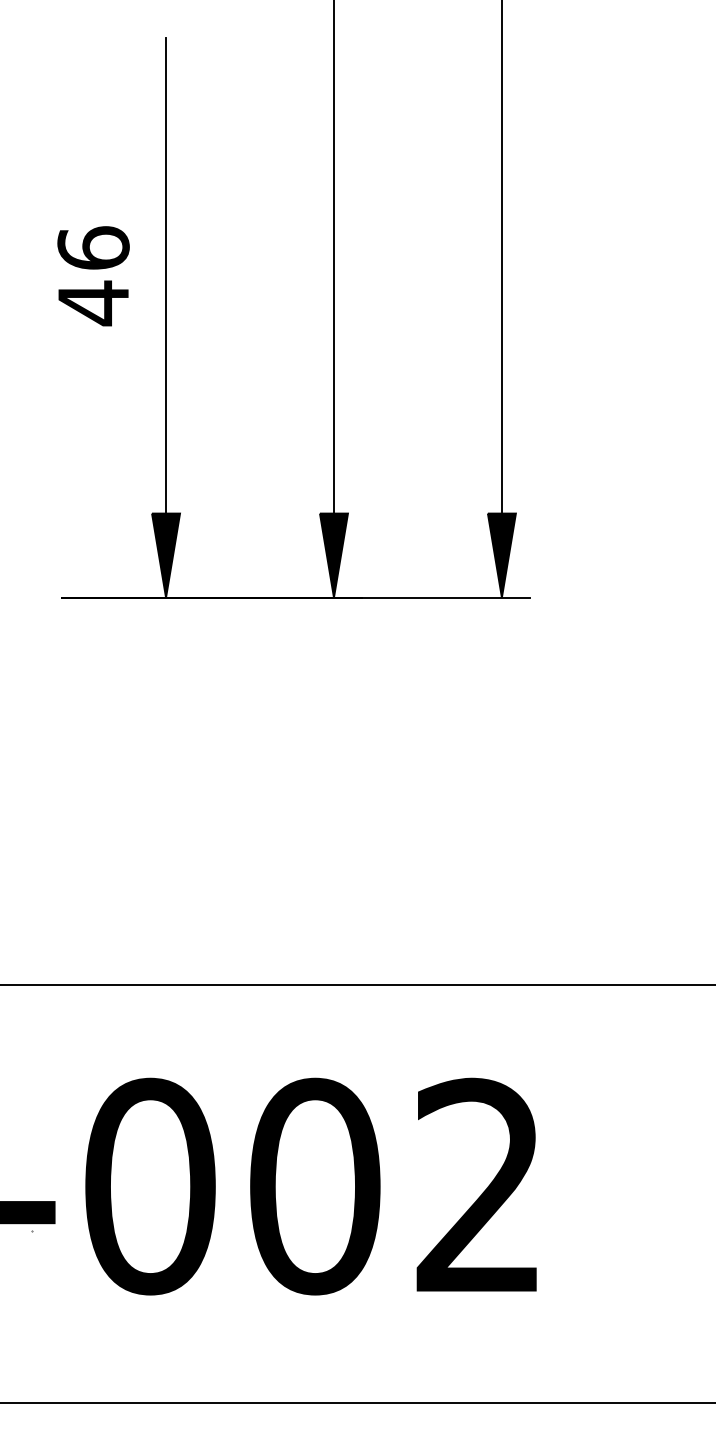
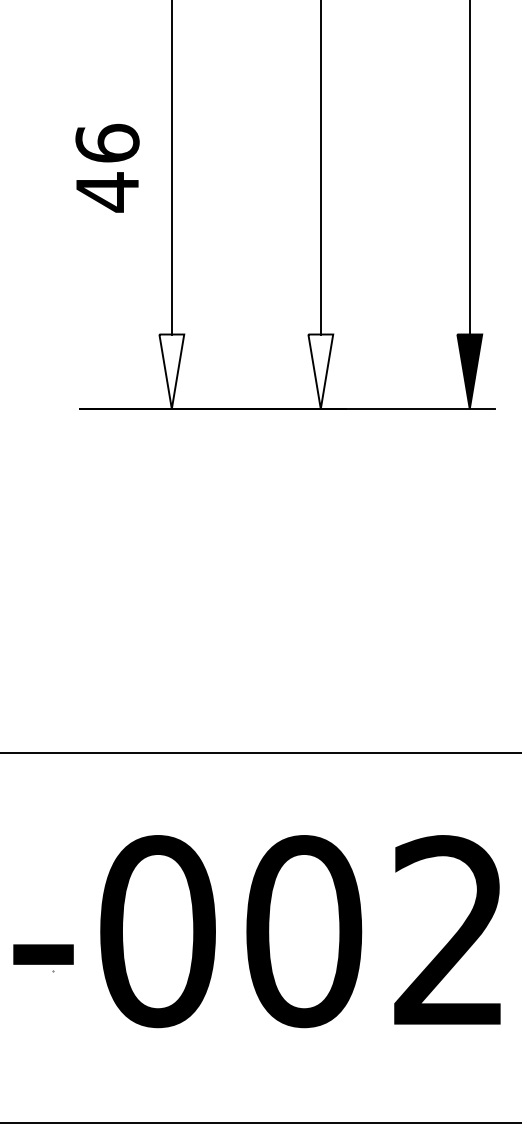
text: (93, 276) -> (107, 168), moved
fill: (166, 555) -> (172, 371), removed
fill: (333, 555) -> (320, 371), removed

